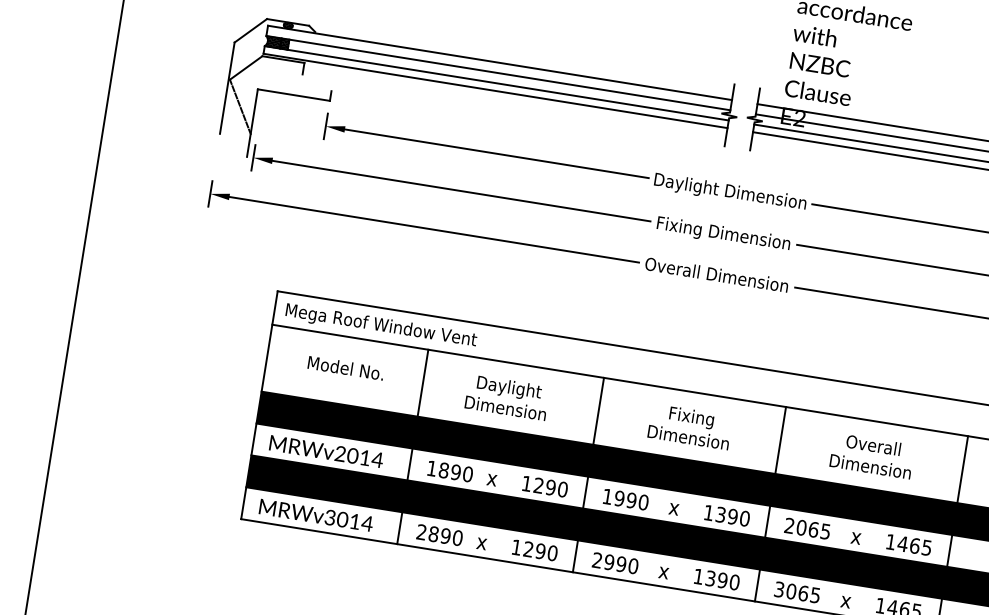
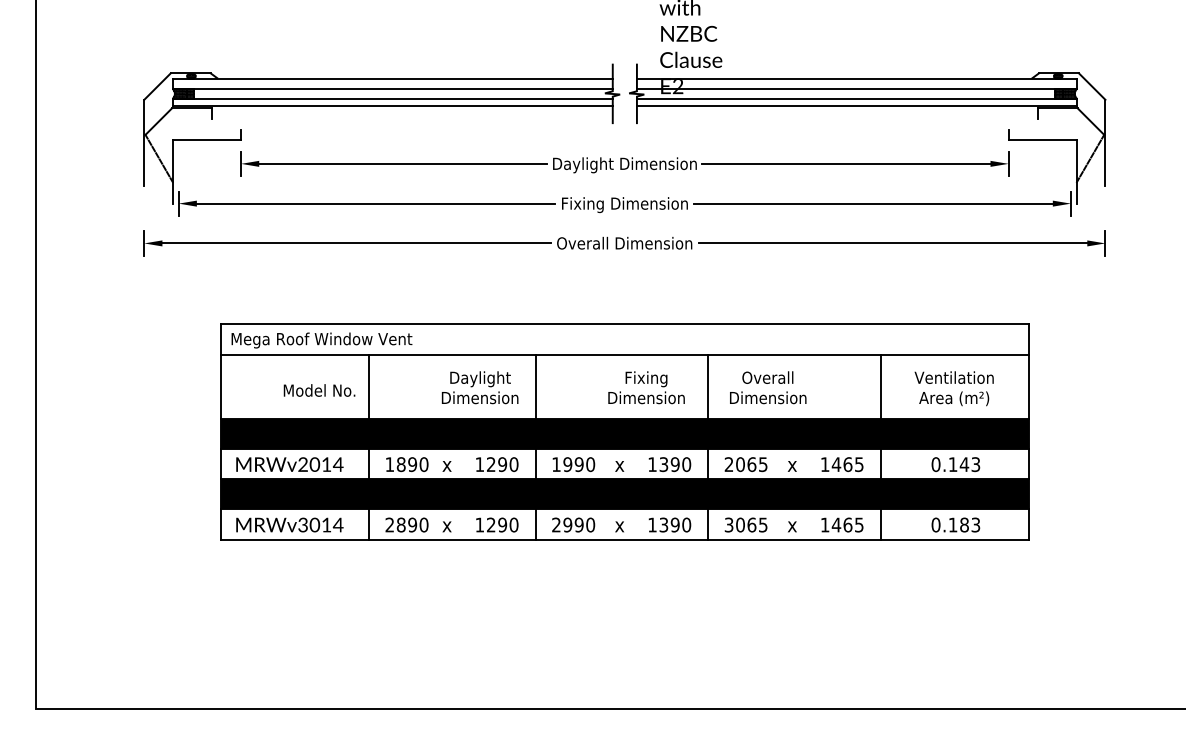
text: (345, 368) -> (319, 390), moved
text: (506, 397) -> (479, 387), moved
text: (690, 426) -> (646, 387), moved
text: (872, 455) -> (768, 387), moved

